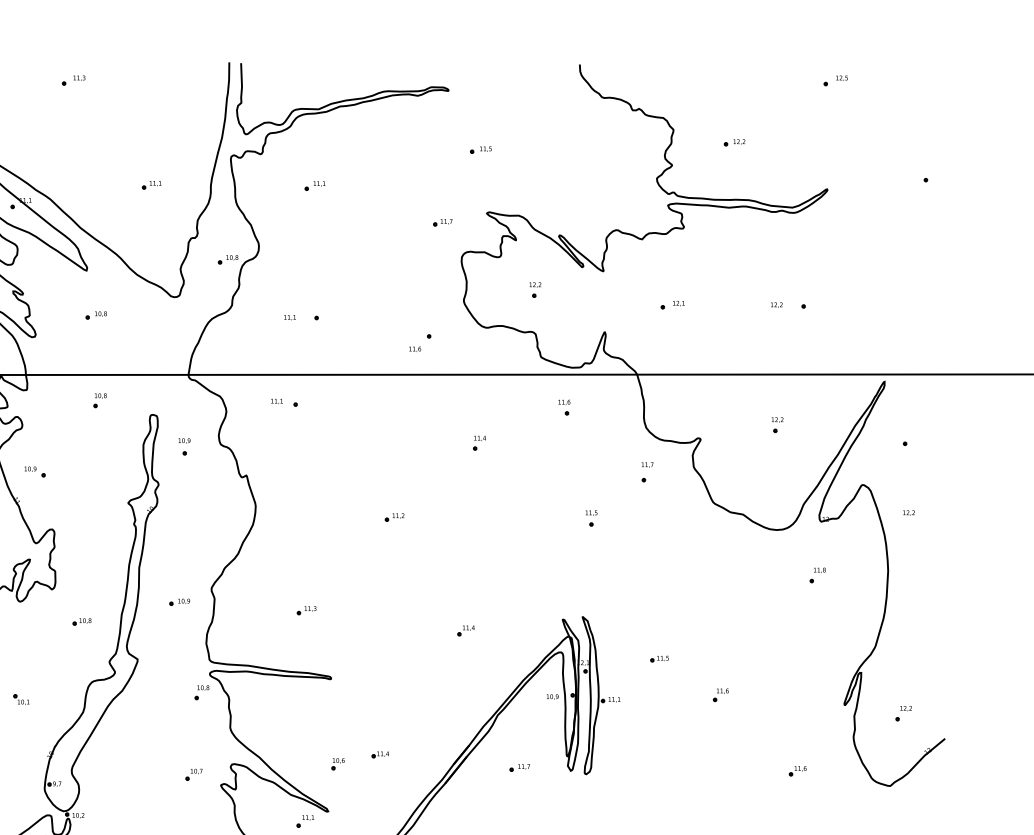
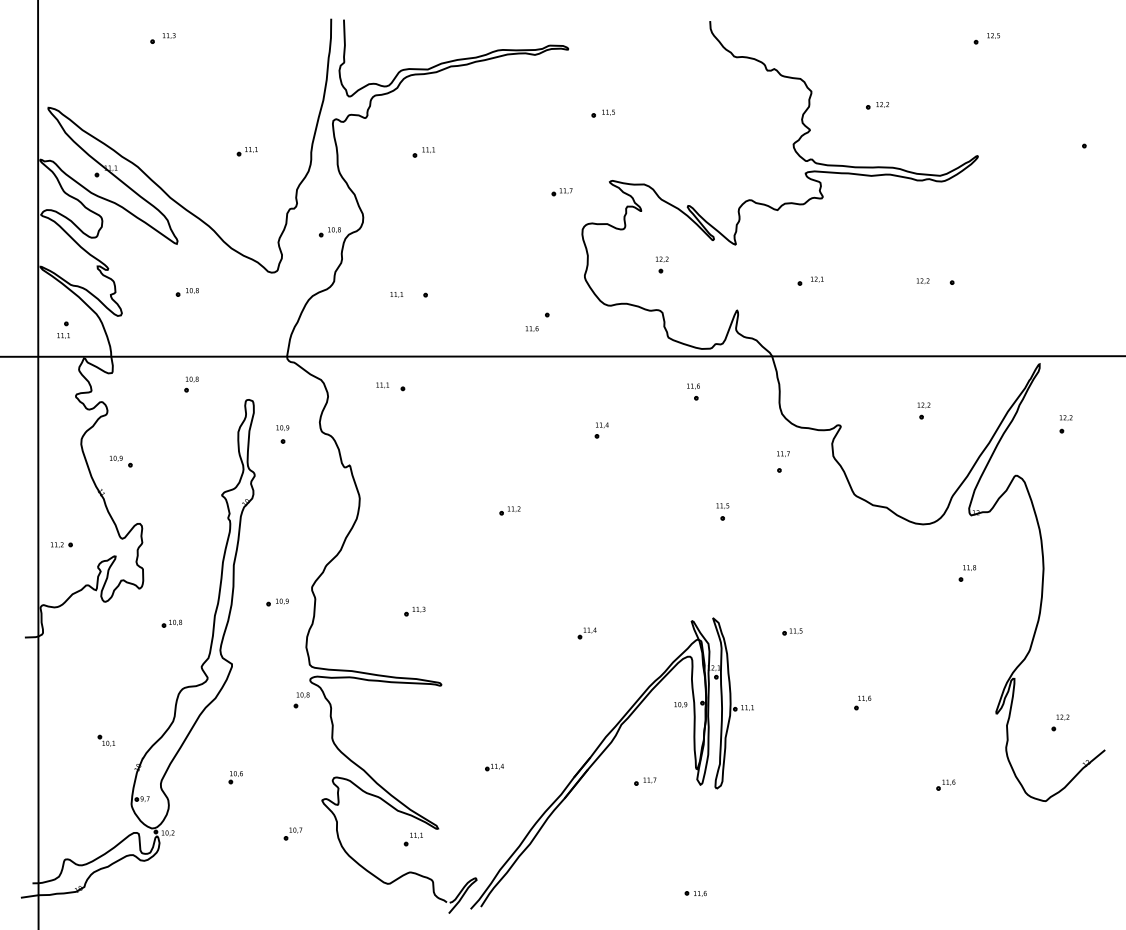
text: (908, 512) -> (1065, 417), moved
part: (659, 658) -> (792, 631), moved
part: (21, 699) -> (106, 740), moved
part: (337, 764) -> (235, 777), moved
part: (193, 774) -> (292, 833), moved

